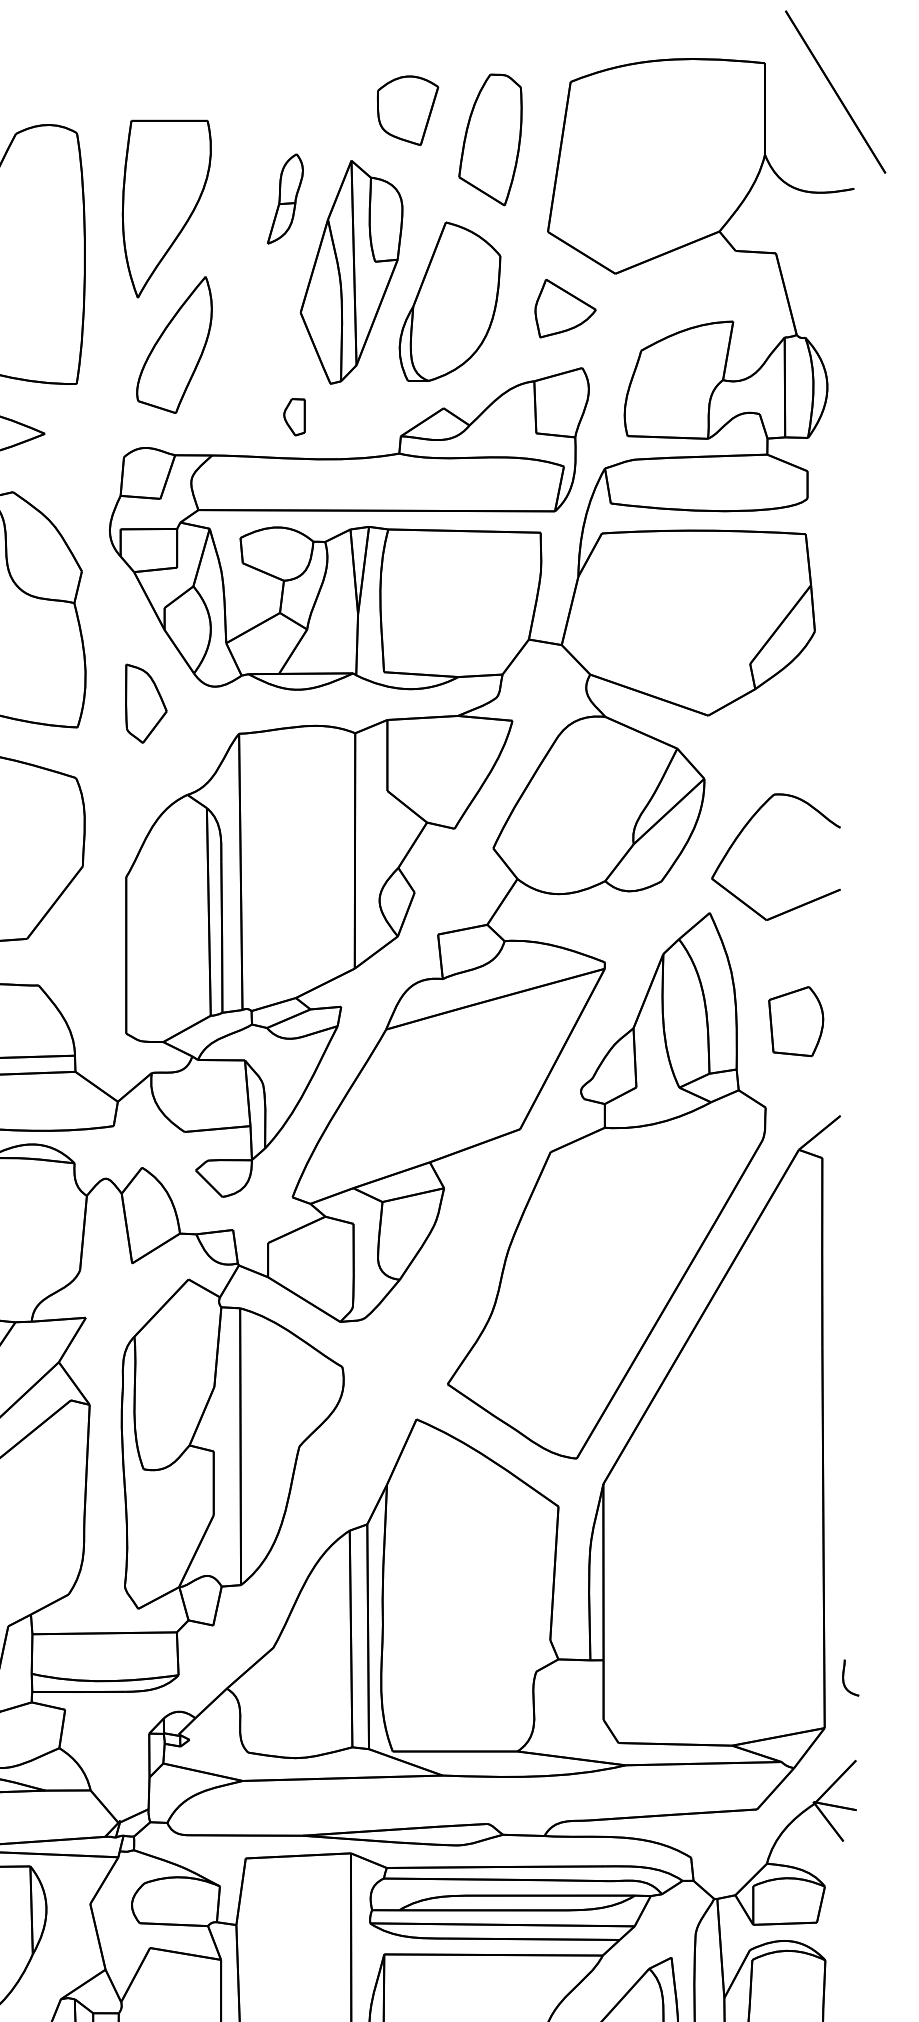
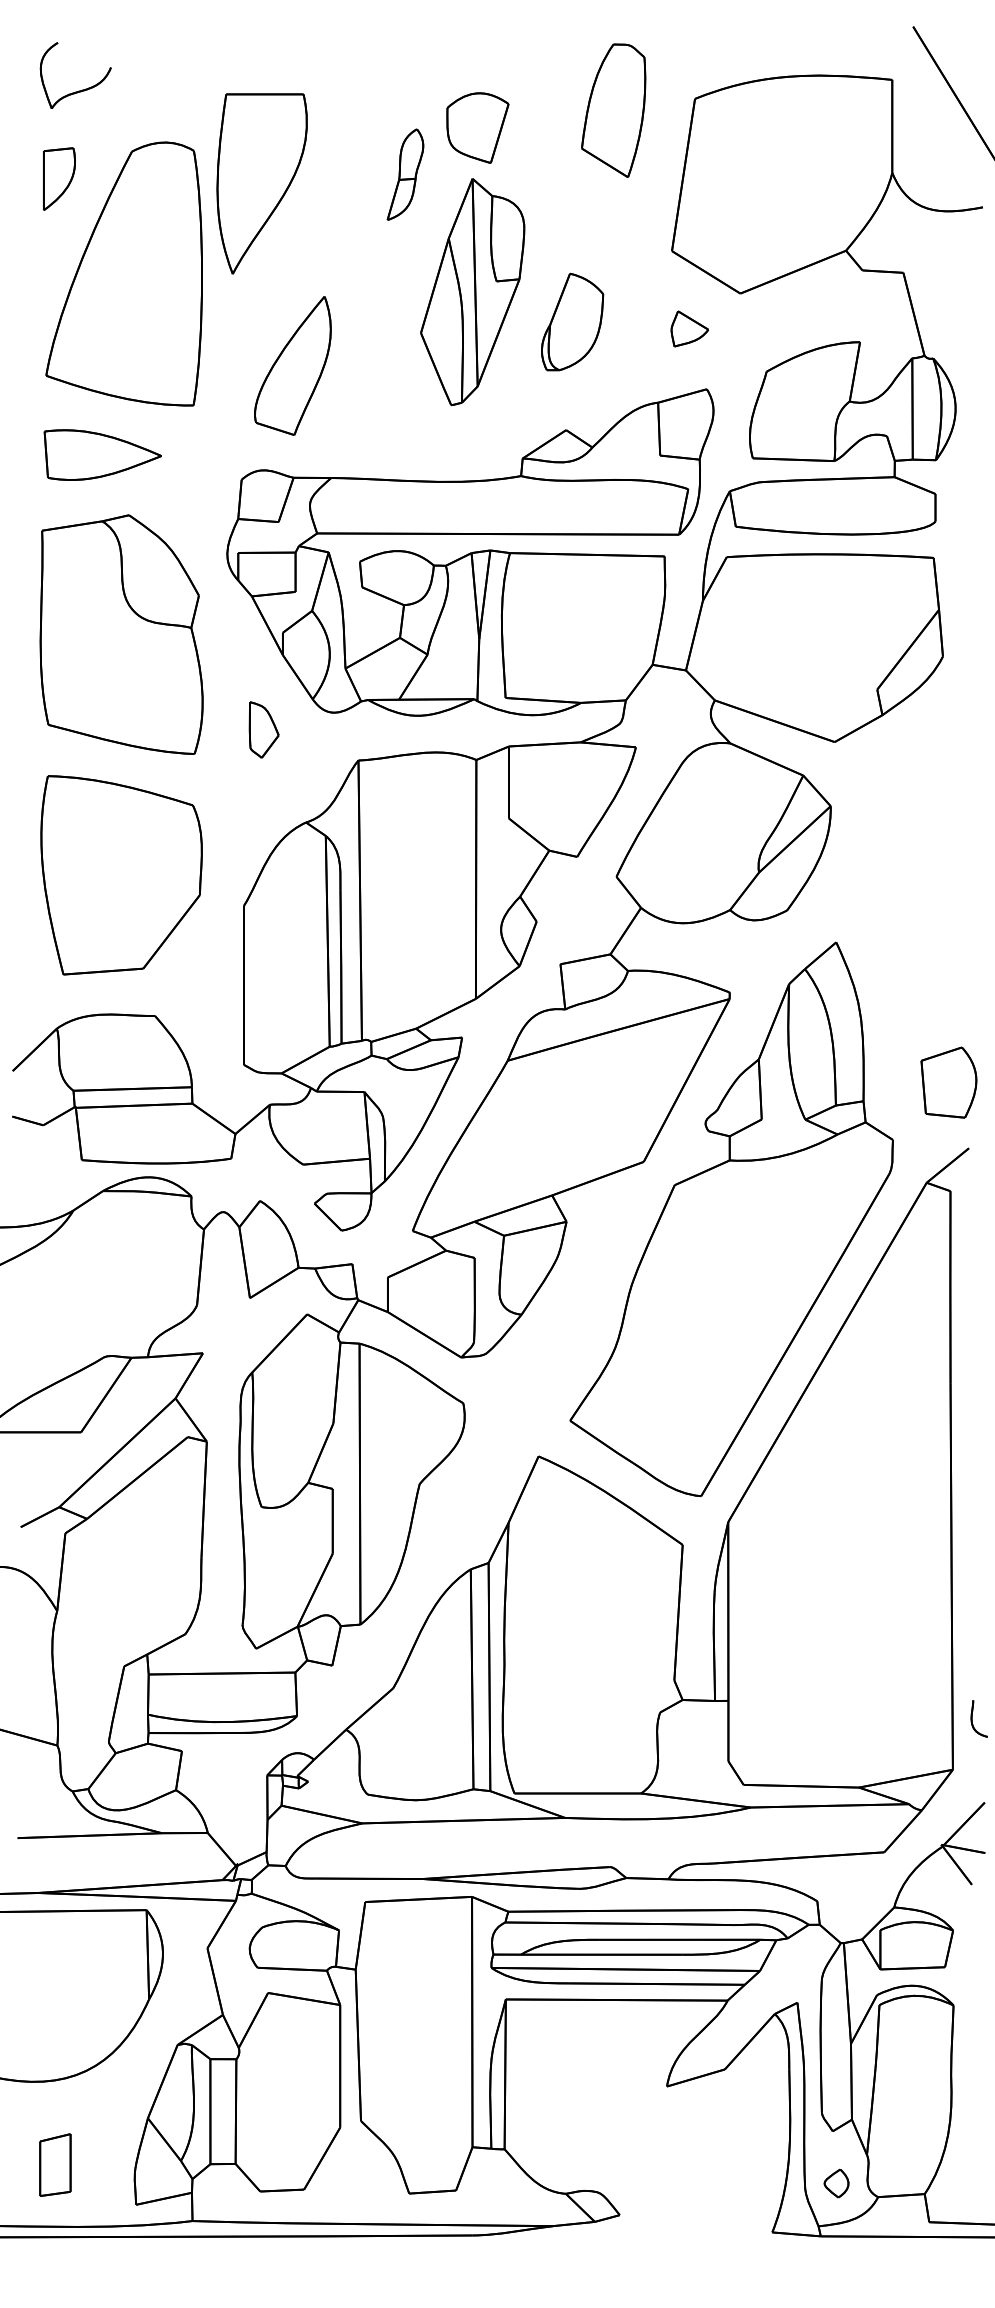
part: (407, 110) -> (477, 127), moved
part: (490, 139) -> (613, 110), moved
part: (285, 198) -> (405, 174), moved
part: (166, 208) -> (261, 183), moved
part: (449, 301) -> (572, 321), size x0.6
part: (565, 308) -> (689, 328), size x0.6
part: (294, 416) -> (414, 438), removed
part: (145, 703) -> (263, 729), size x0.7
part: (741, 833) -> (868, 861), removed
part: (795, 1021) -> (948, 1082), moved

